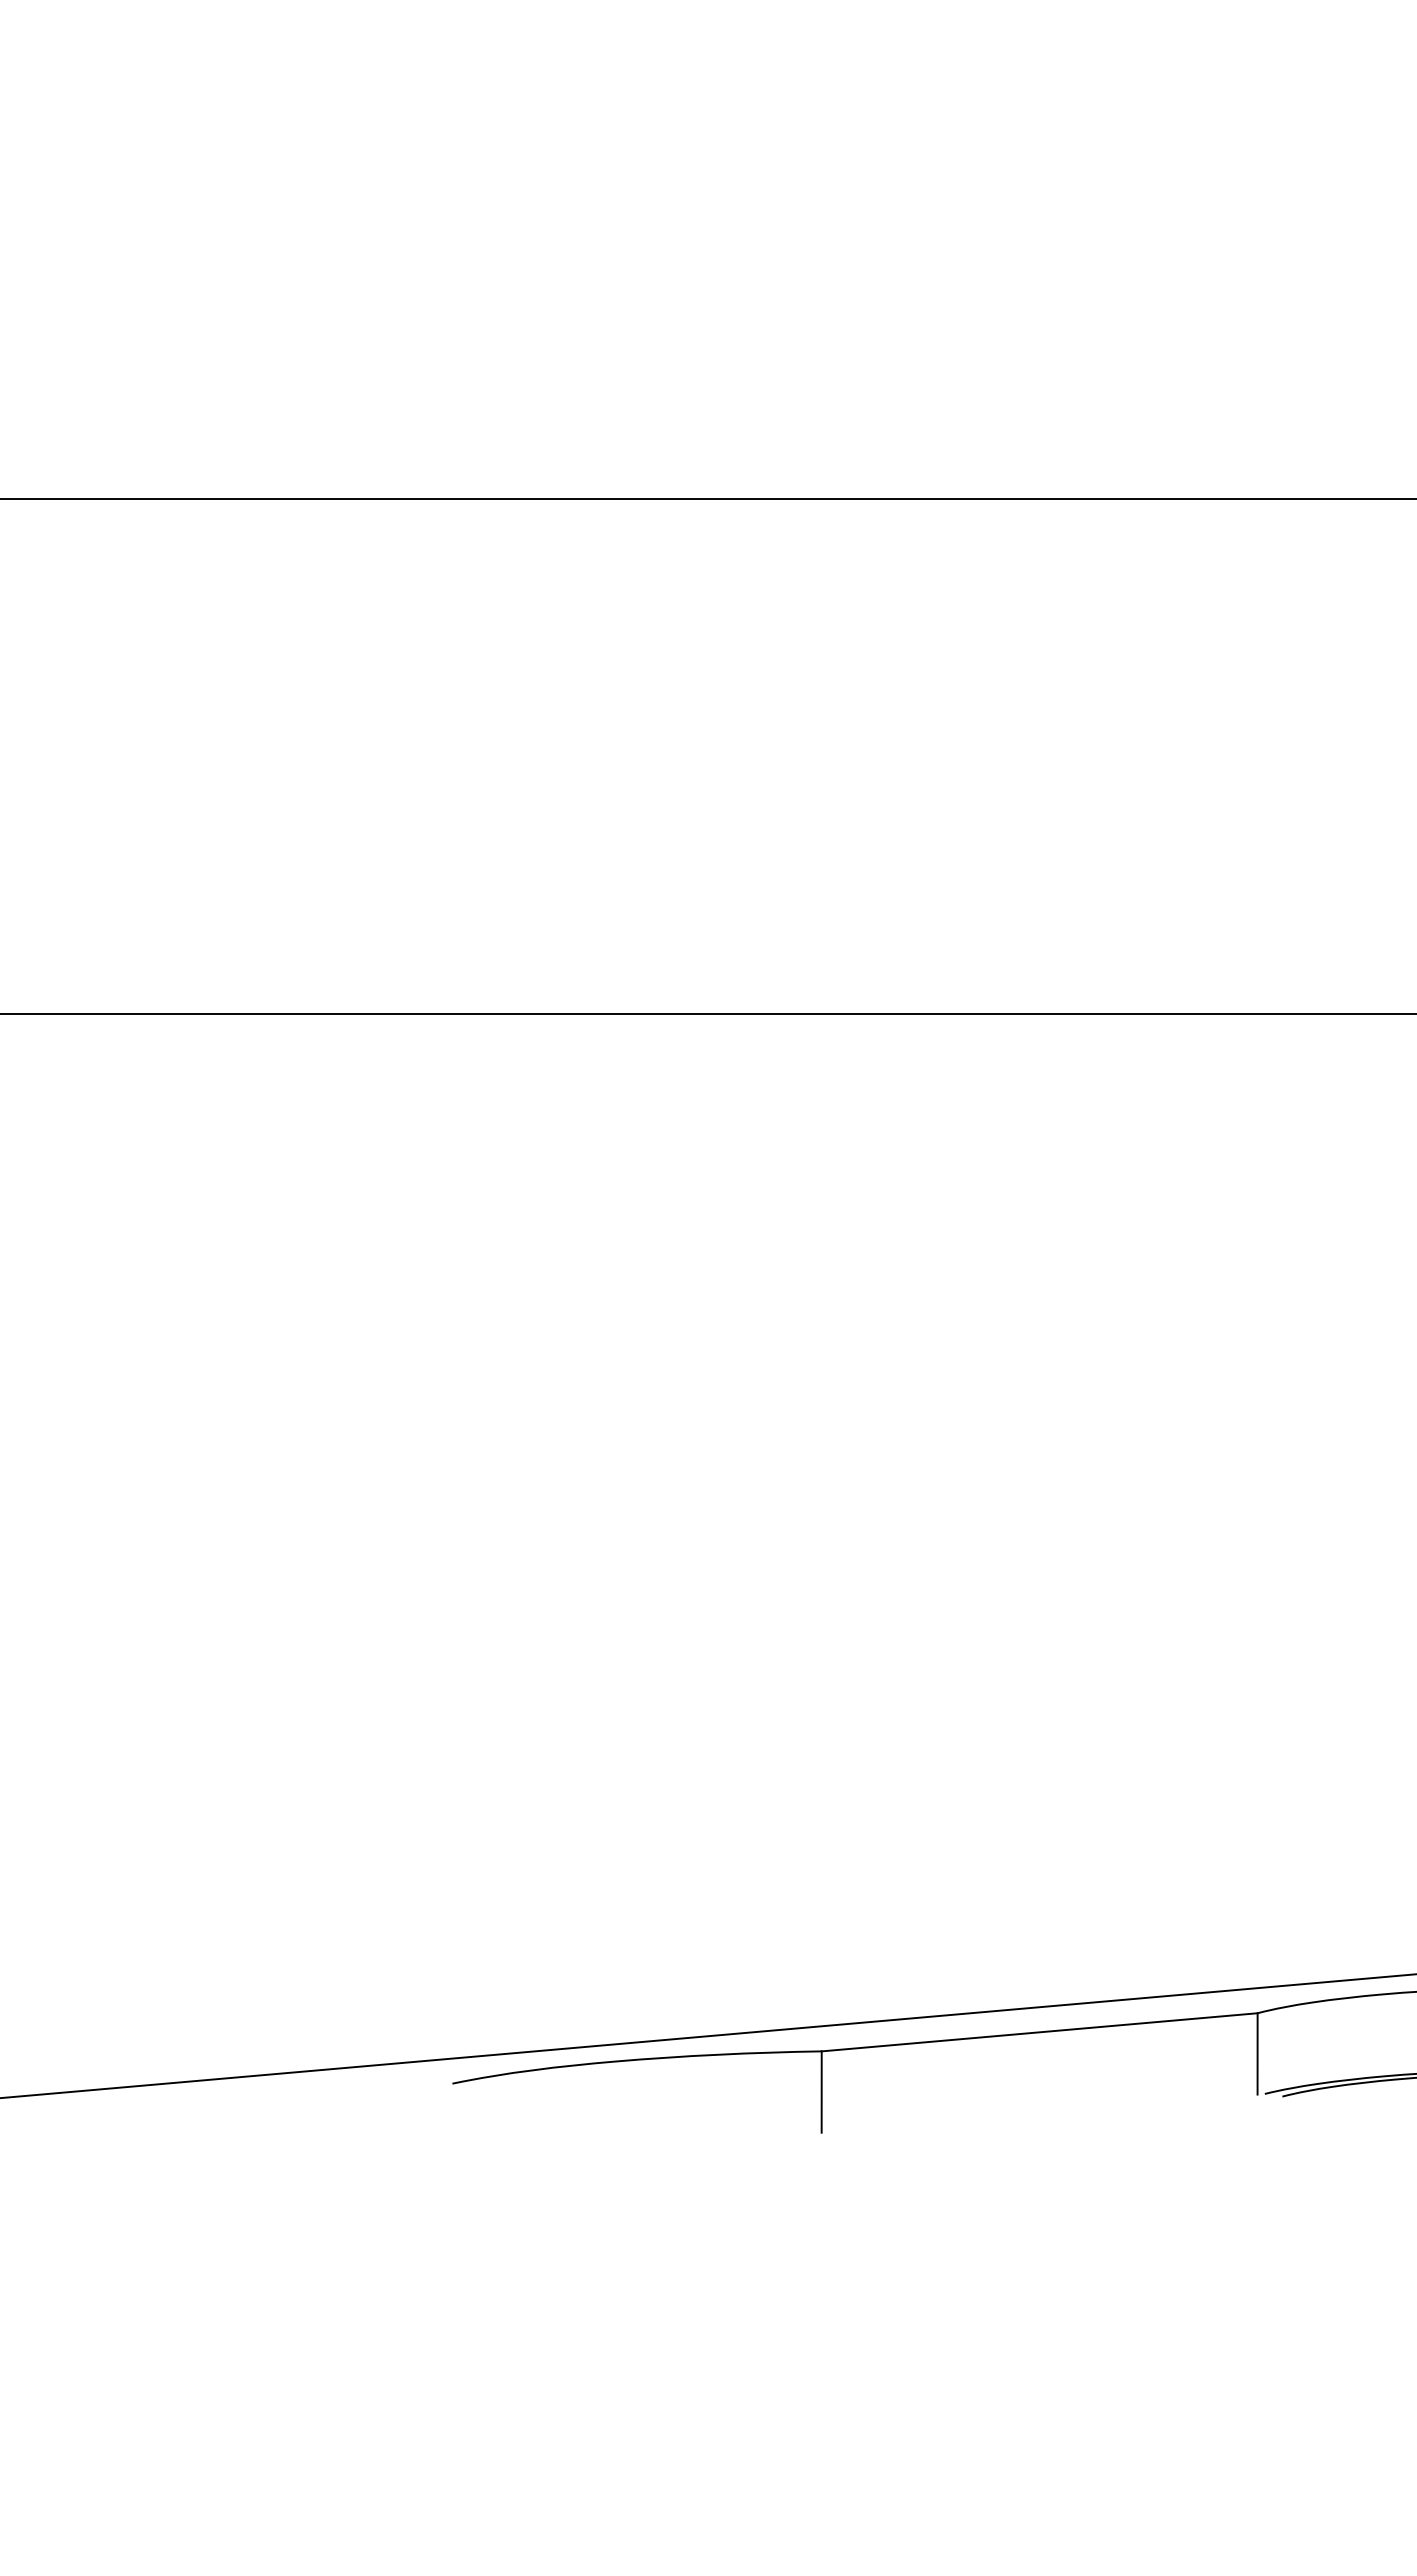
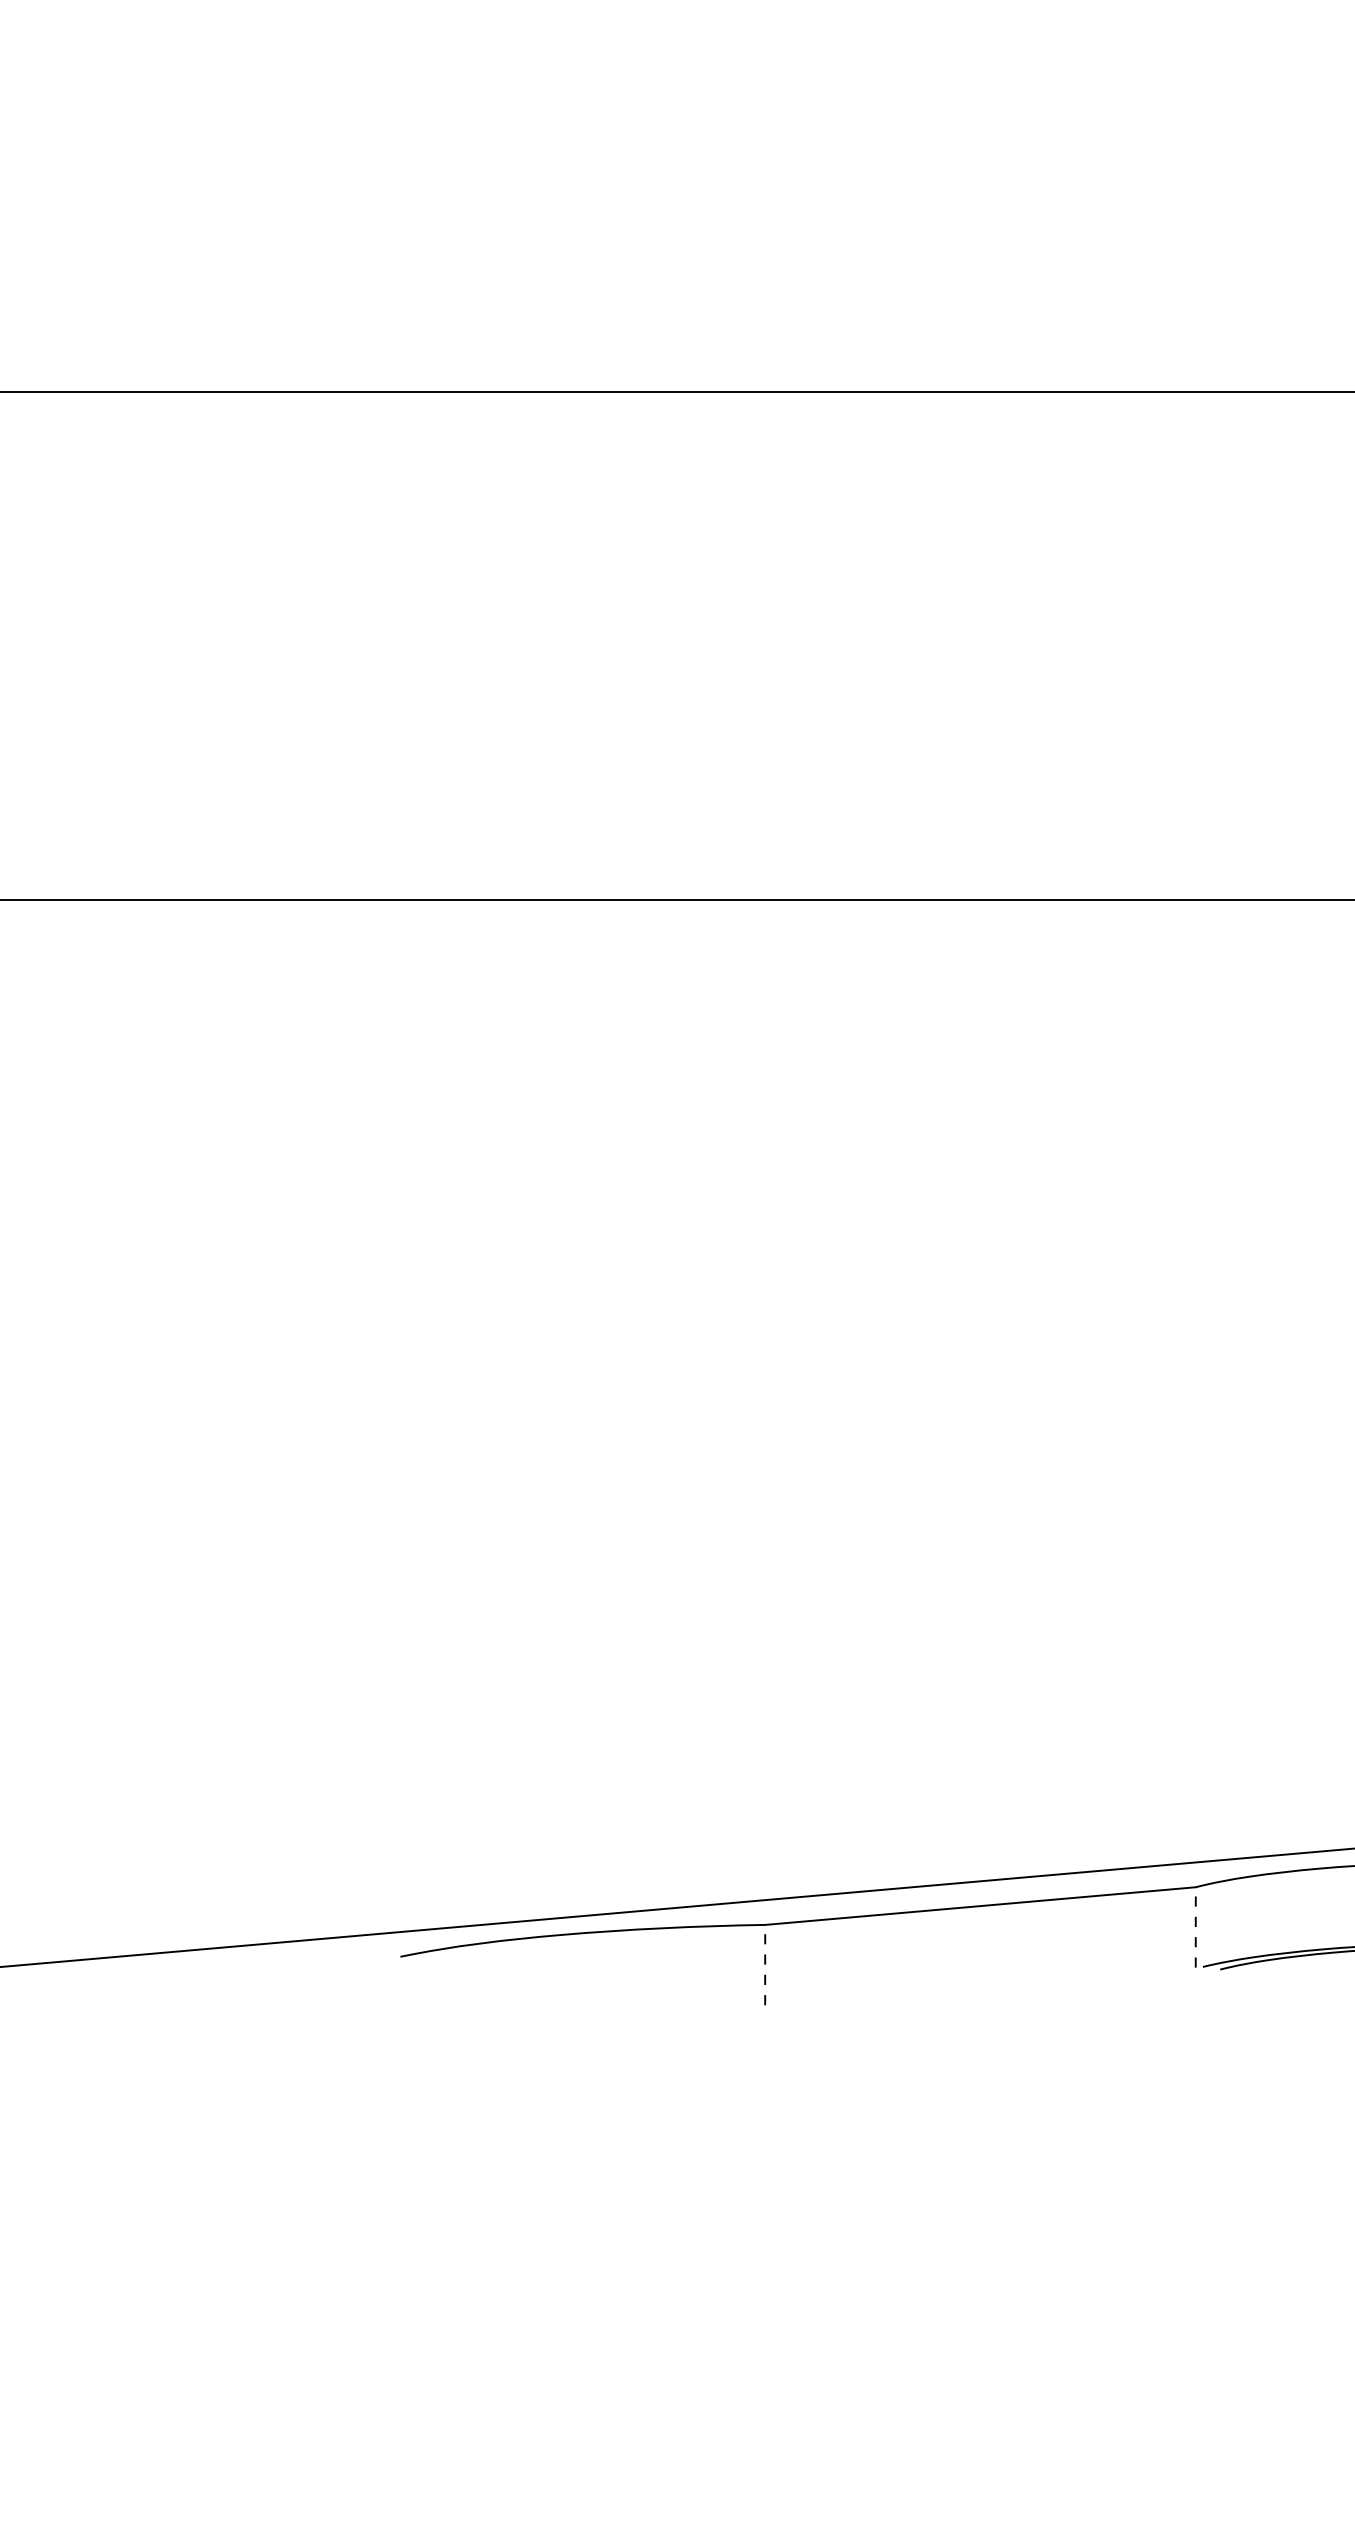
line: (1257, 2053) -> (1195, 1927), solid -> dashed
line: (821, 2092) -> (765, 1965), solid -> dashed

